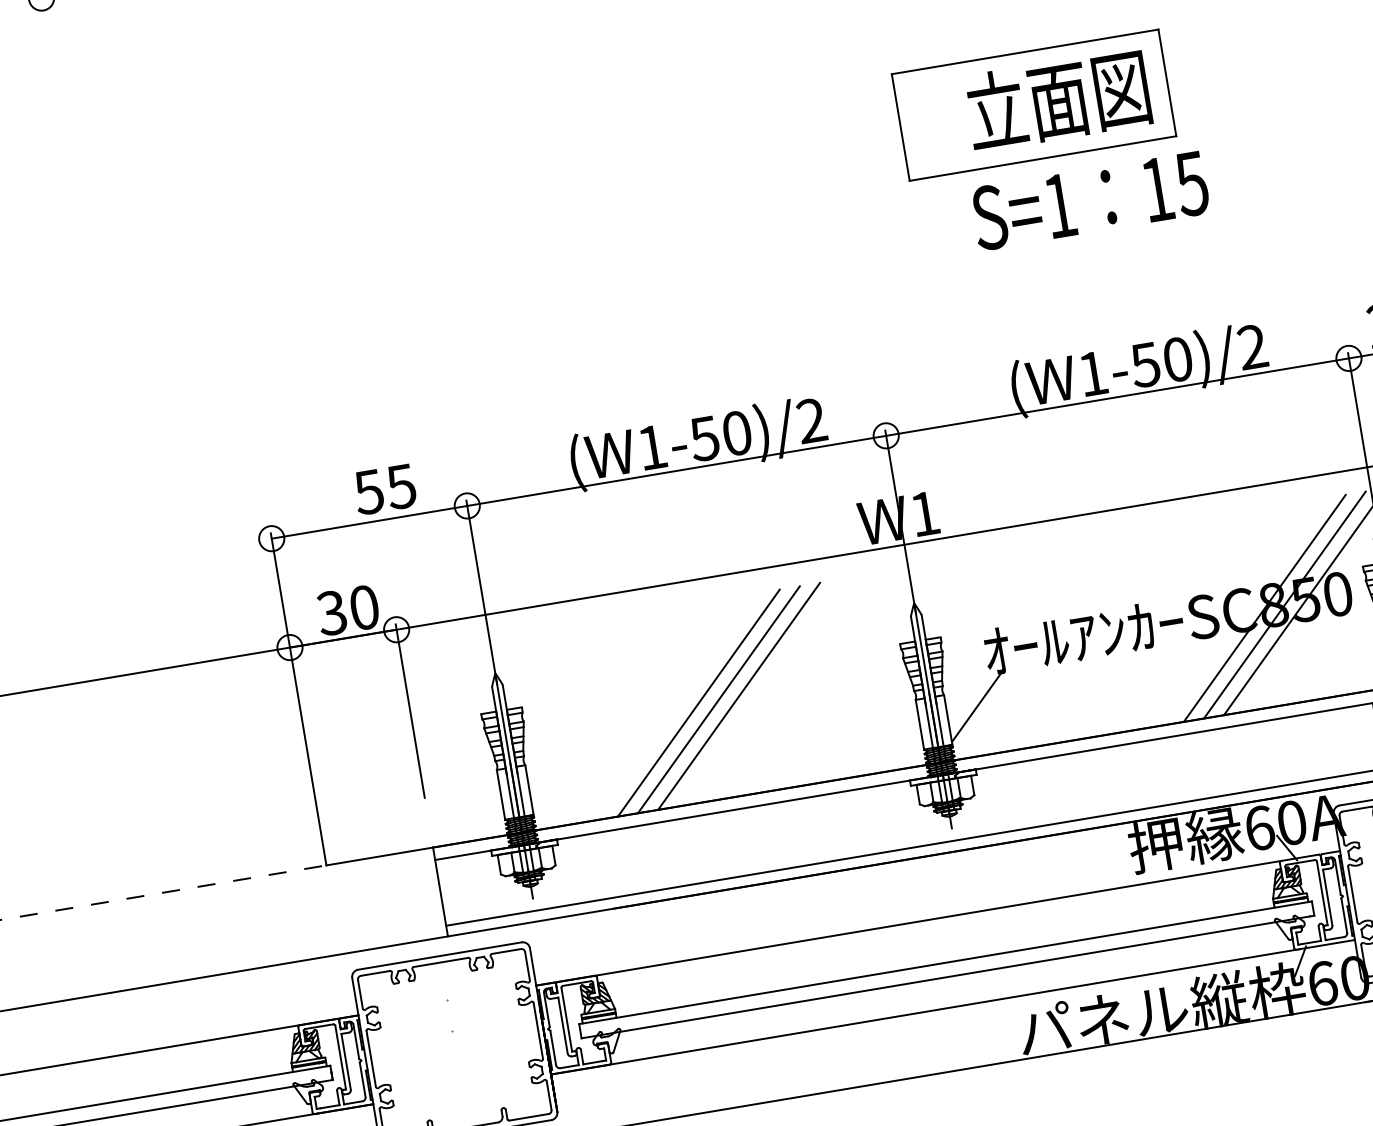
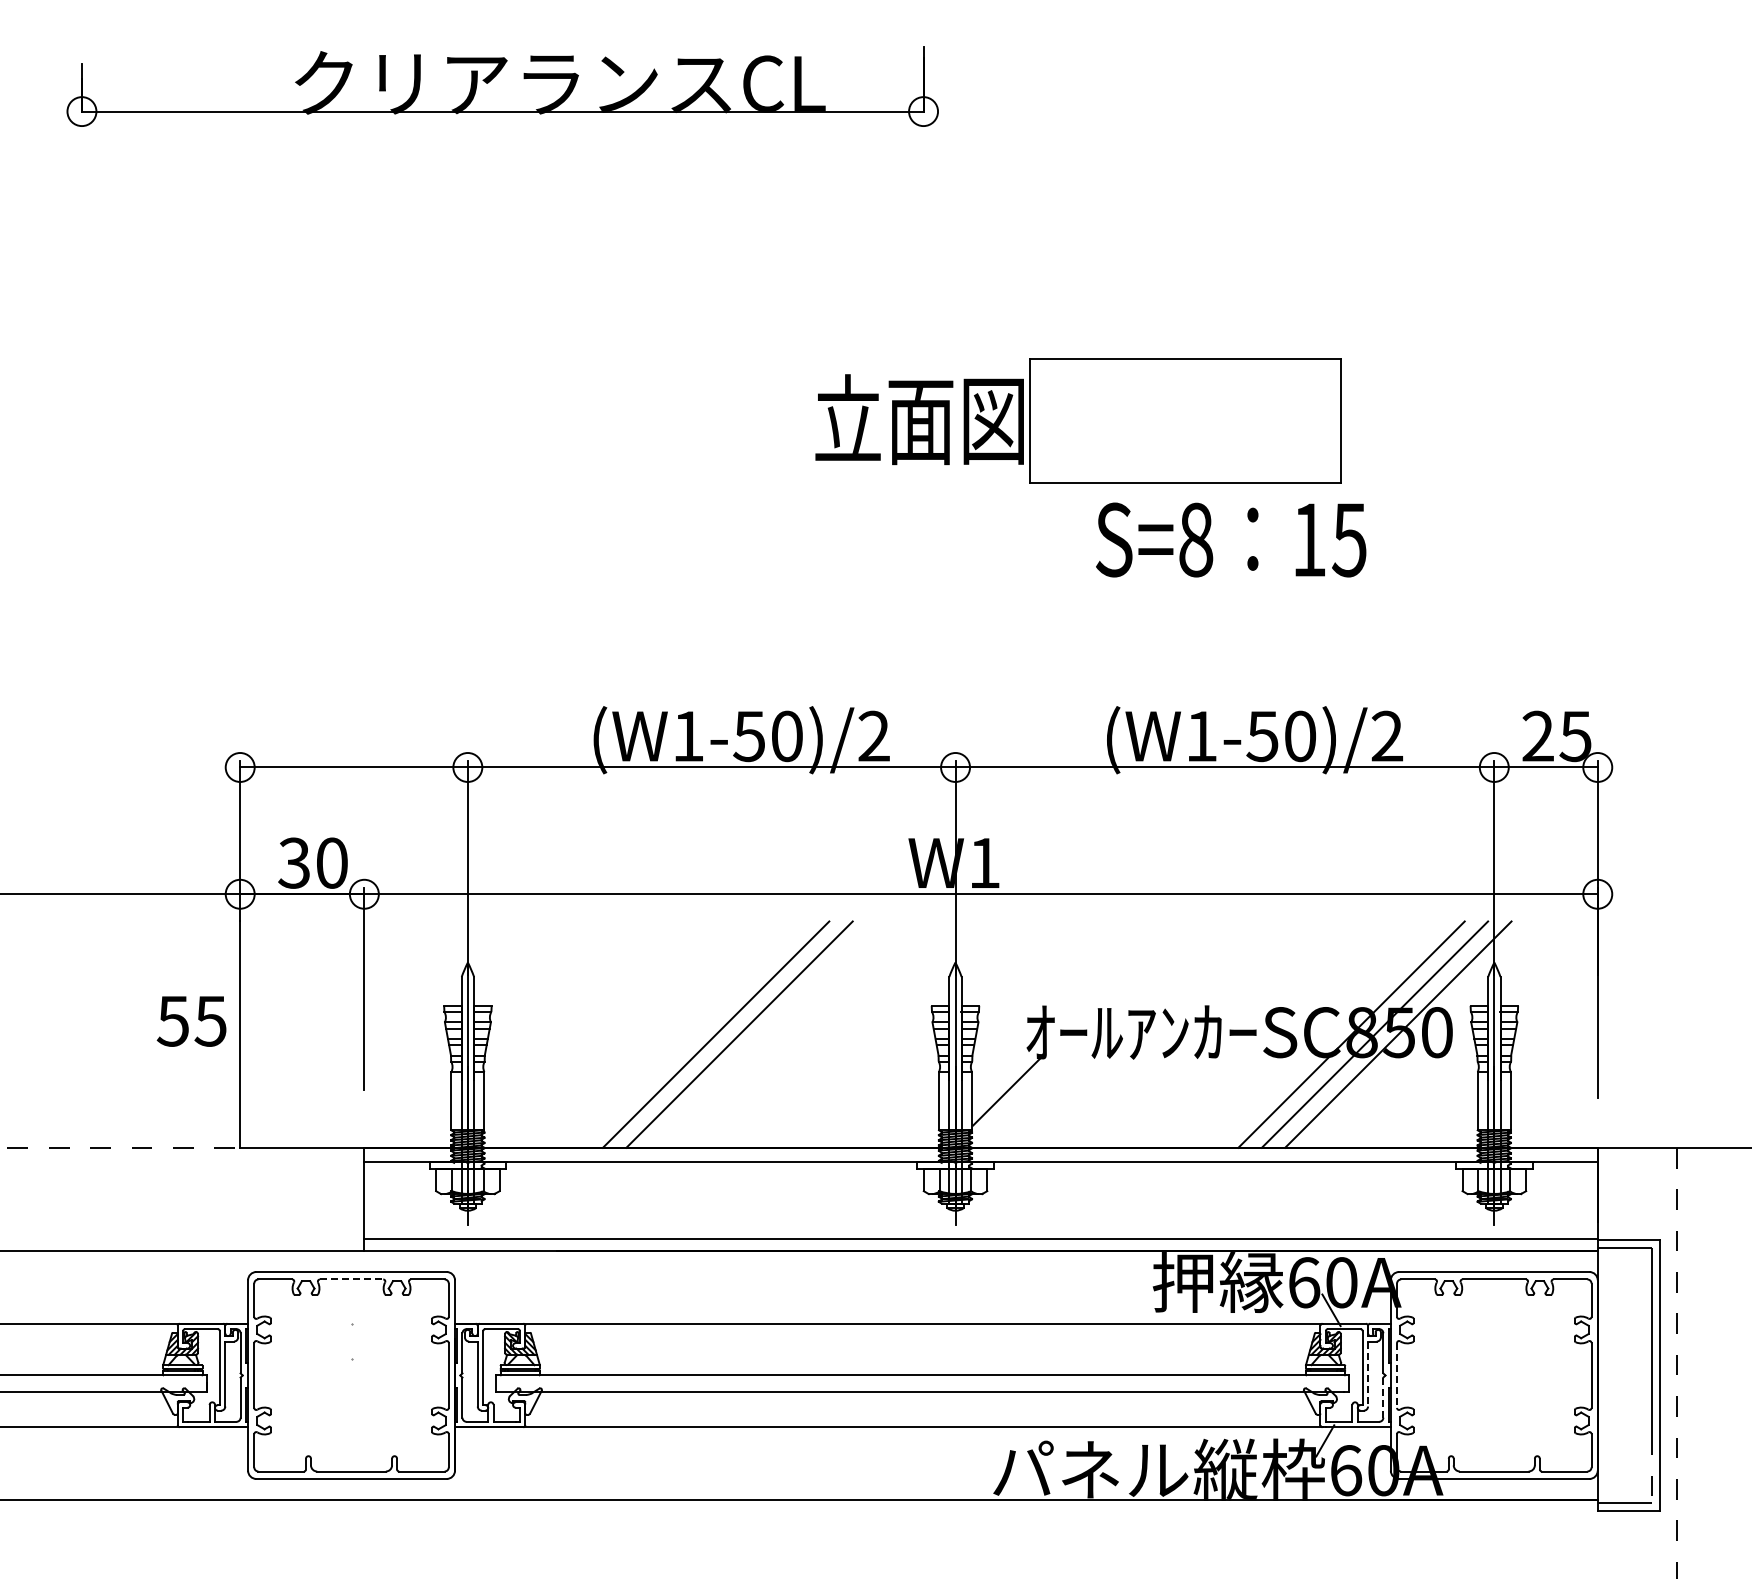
text: (1057, 99) -> (919, 419), moved
text: (1060, 205) -> (1196, 539), S=1 -> S=8
text: (384, 489) -> (191, 1021), moved
line: (698, 703) -> (692, 1034), removed
line: (1353, 894) -> (1397, 1375), solid -> dashed
line: (1328, 897) -> (1368, 1374), solid -> dashed
line: (1344, 916) -> (1383, 1398), solid -> dashed
line: (440, 962) -> (351, 1279), solid -> dashed

